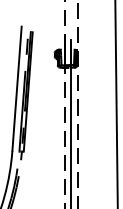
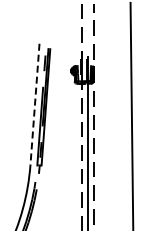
line: (17, 89) -> (35, 104), solid -> dashed

